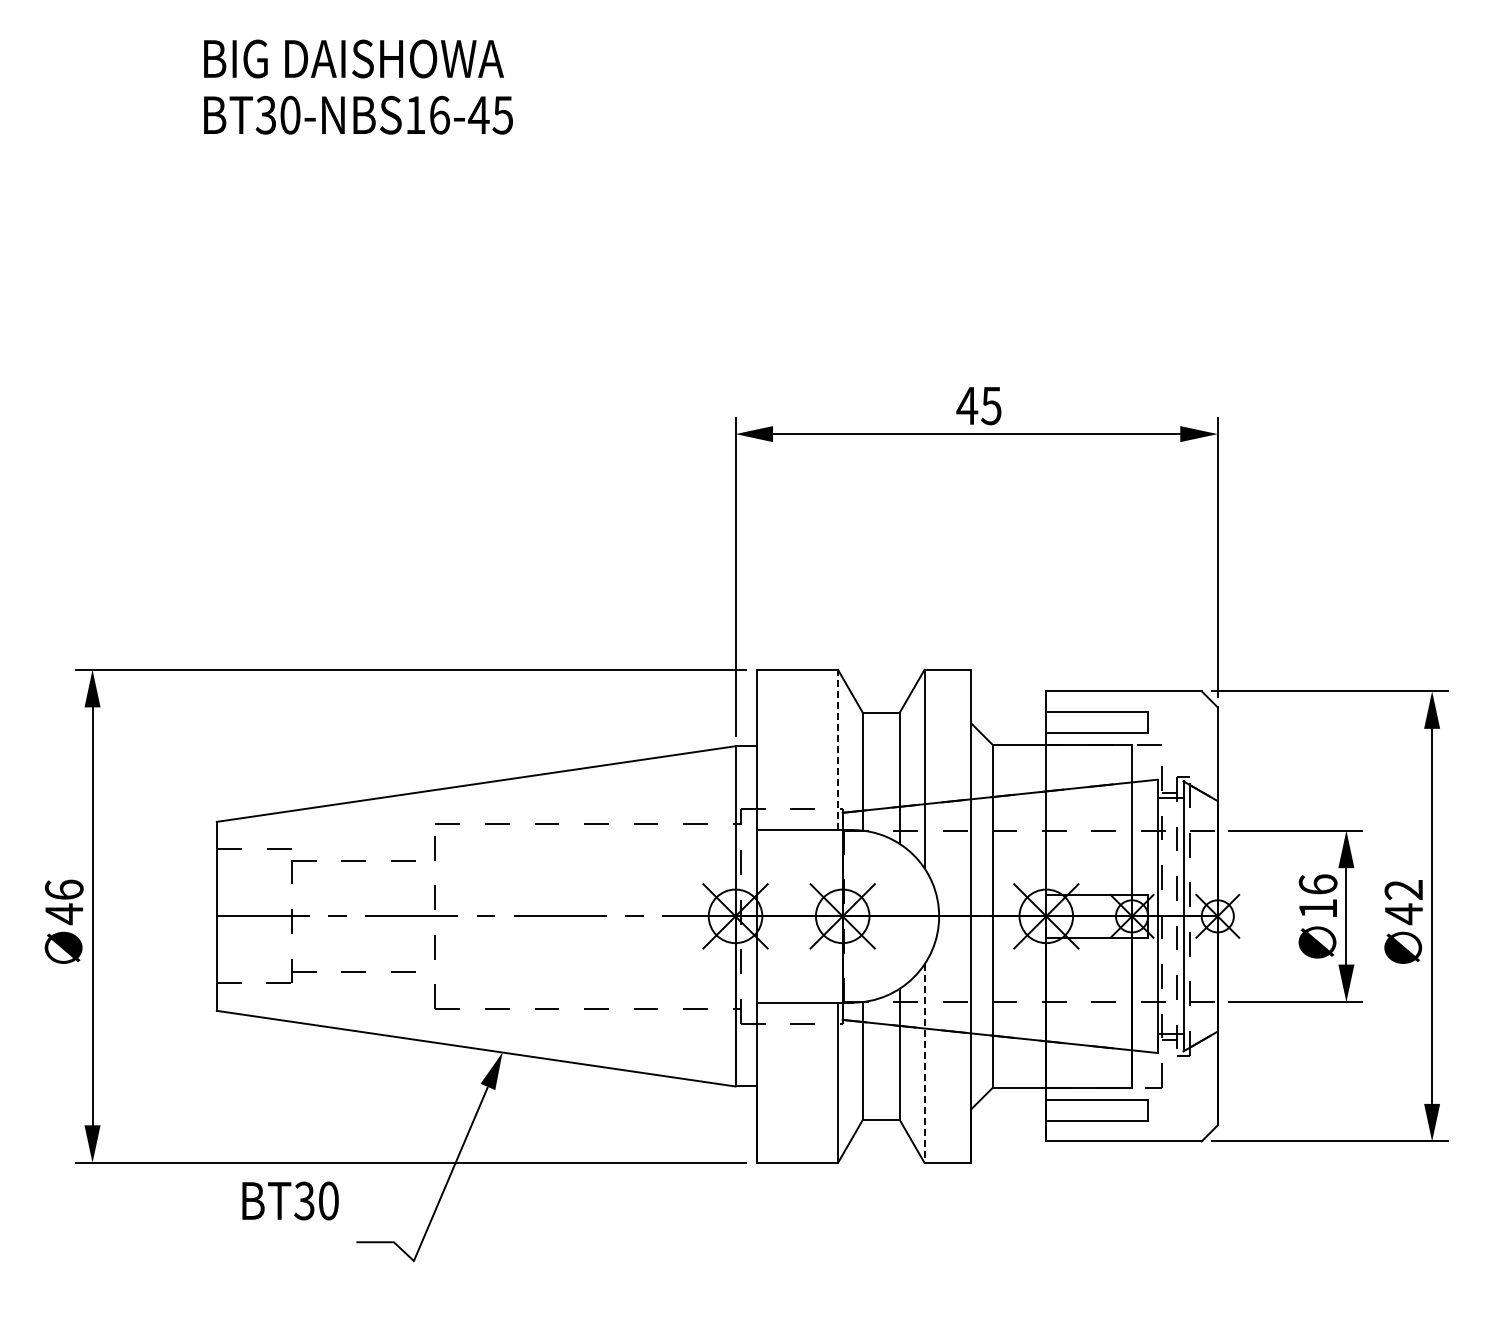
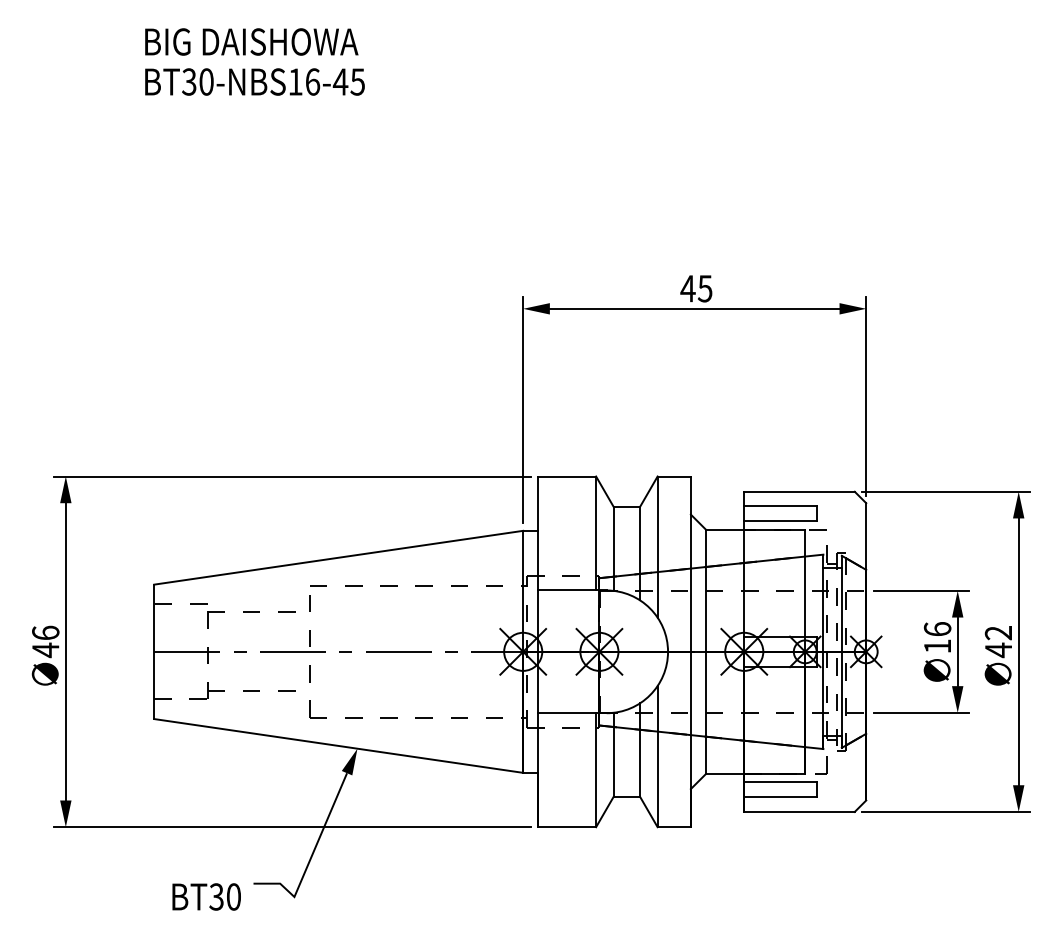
line: (838, 749) -> (596, 533), dashed -> solid
line: (924, 1064) -> (657, 757), dashed -> solid
text: (290, 1200) -> (206, 896), moved

